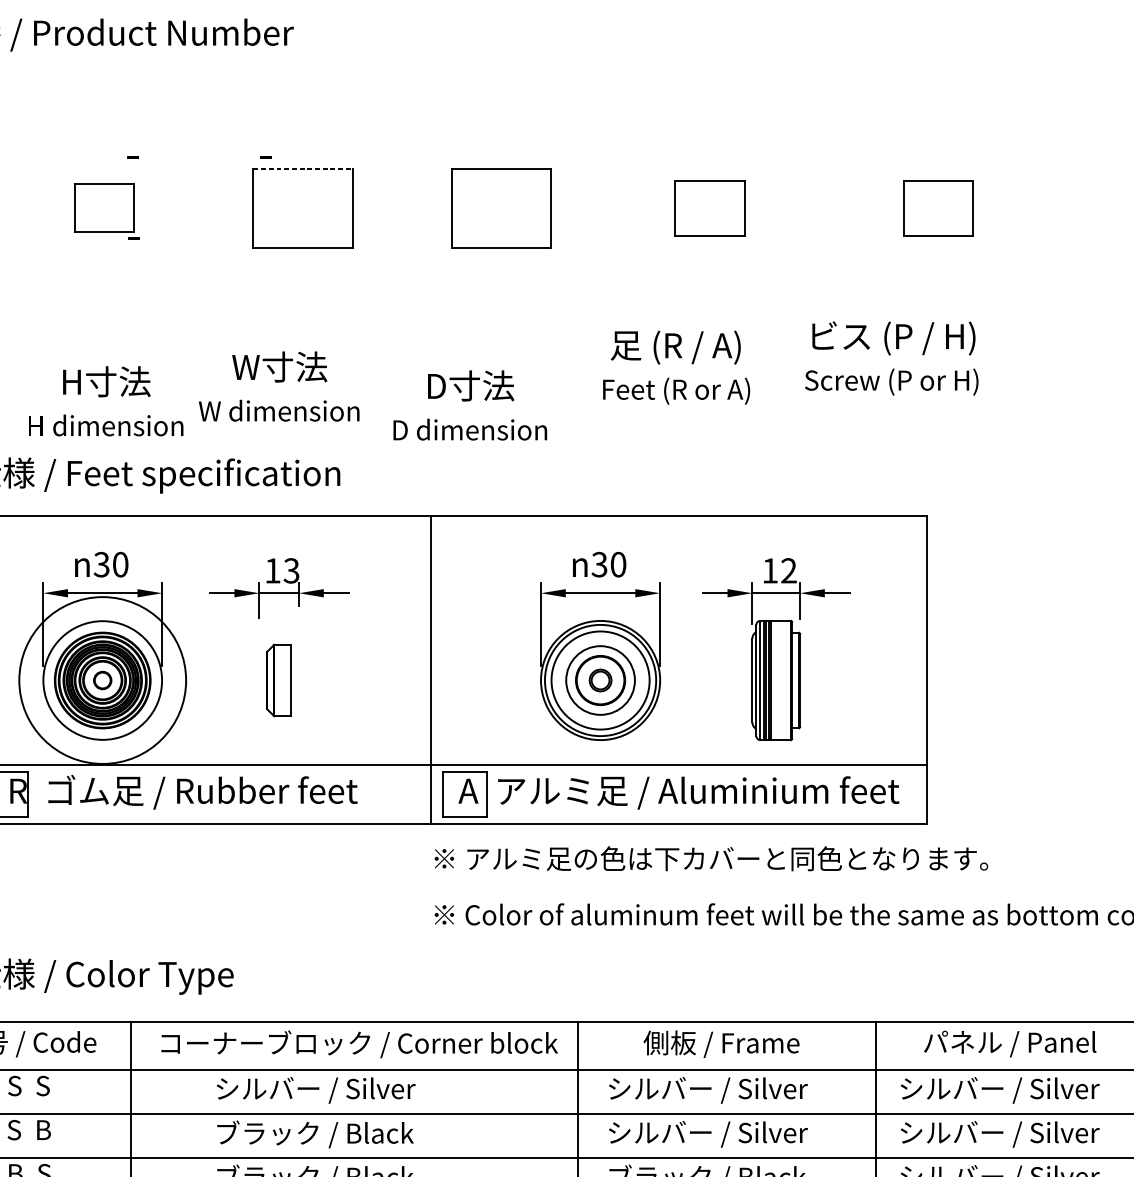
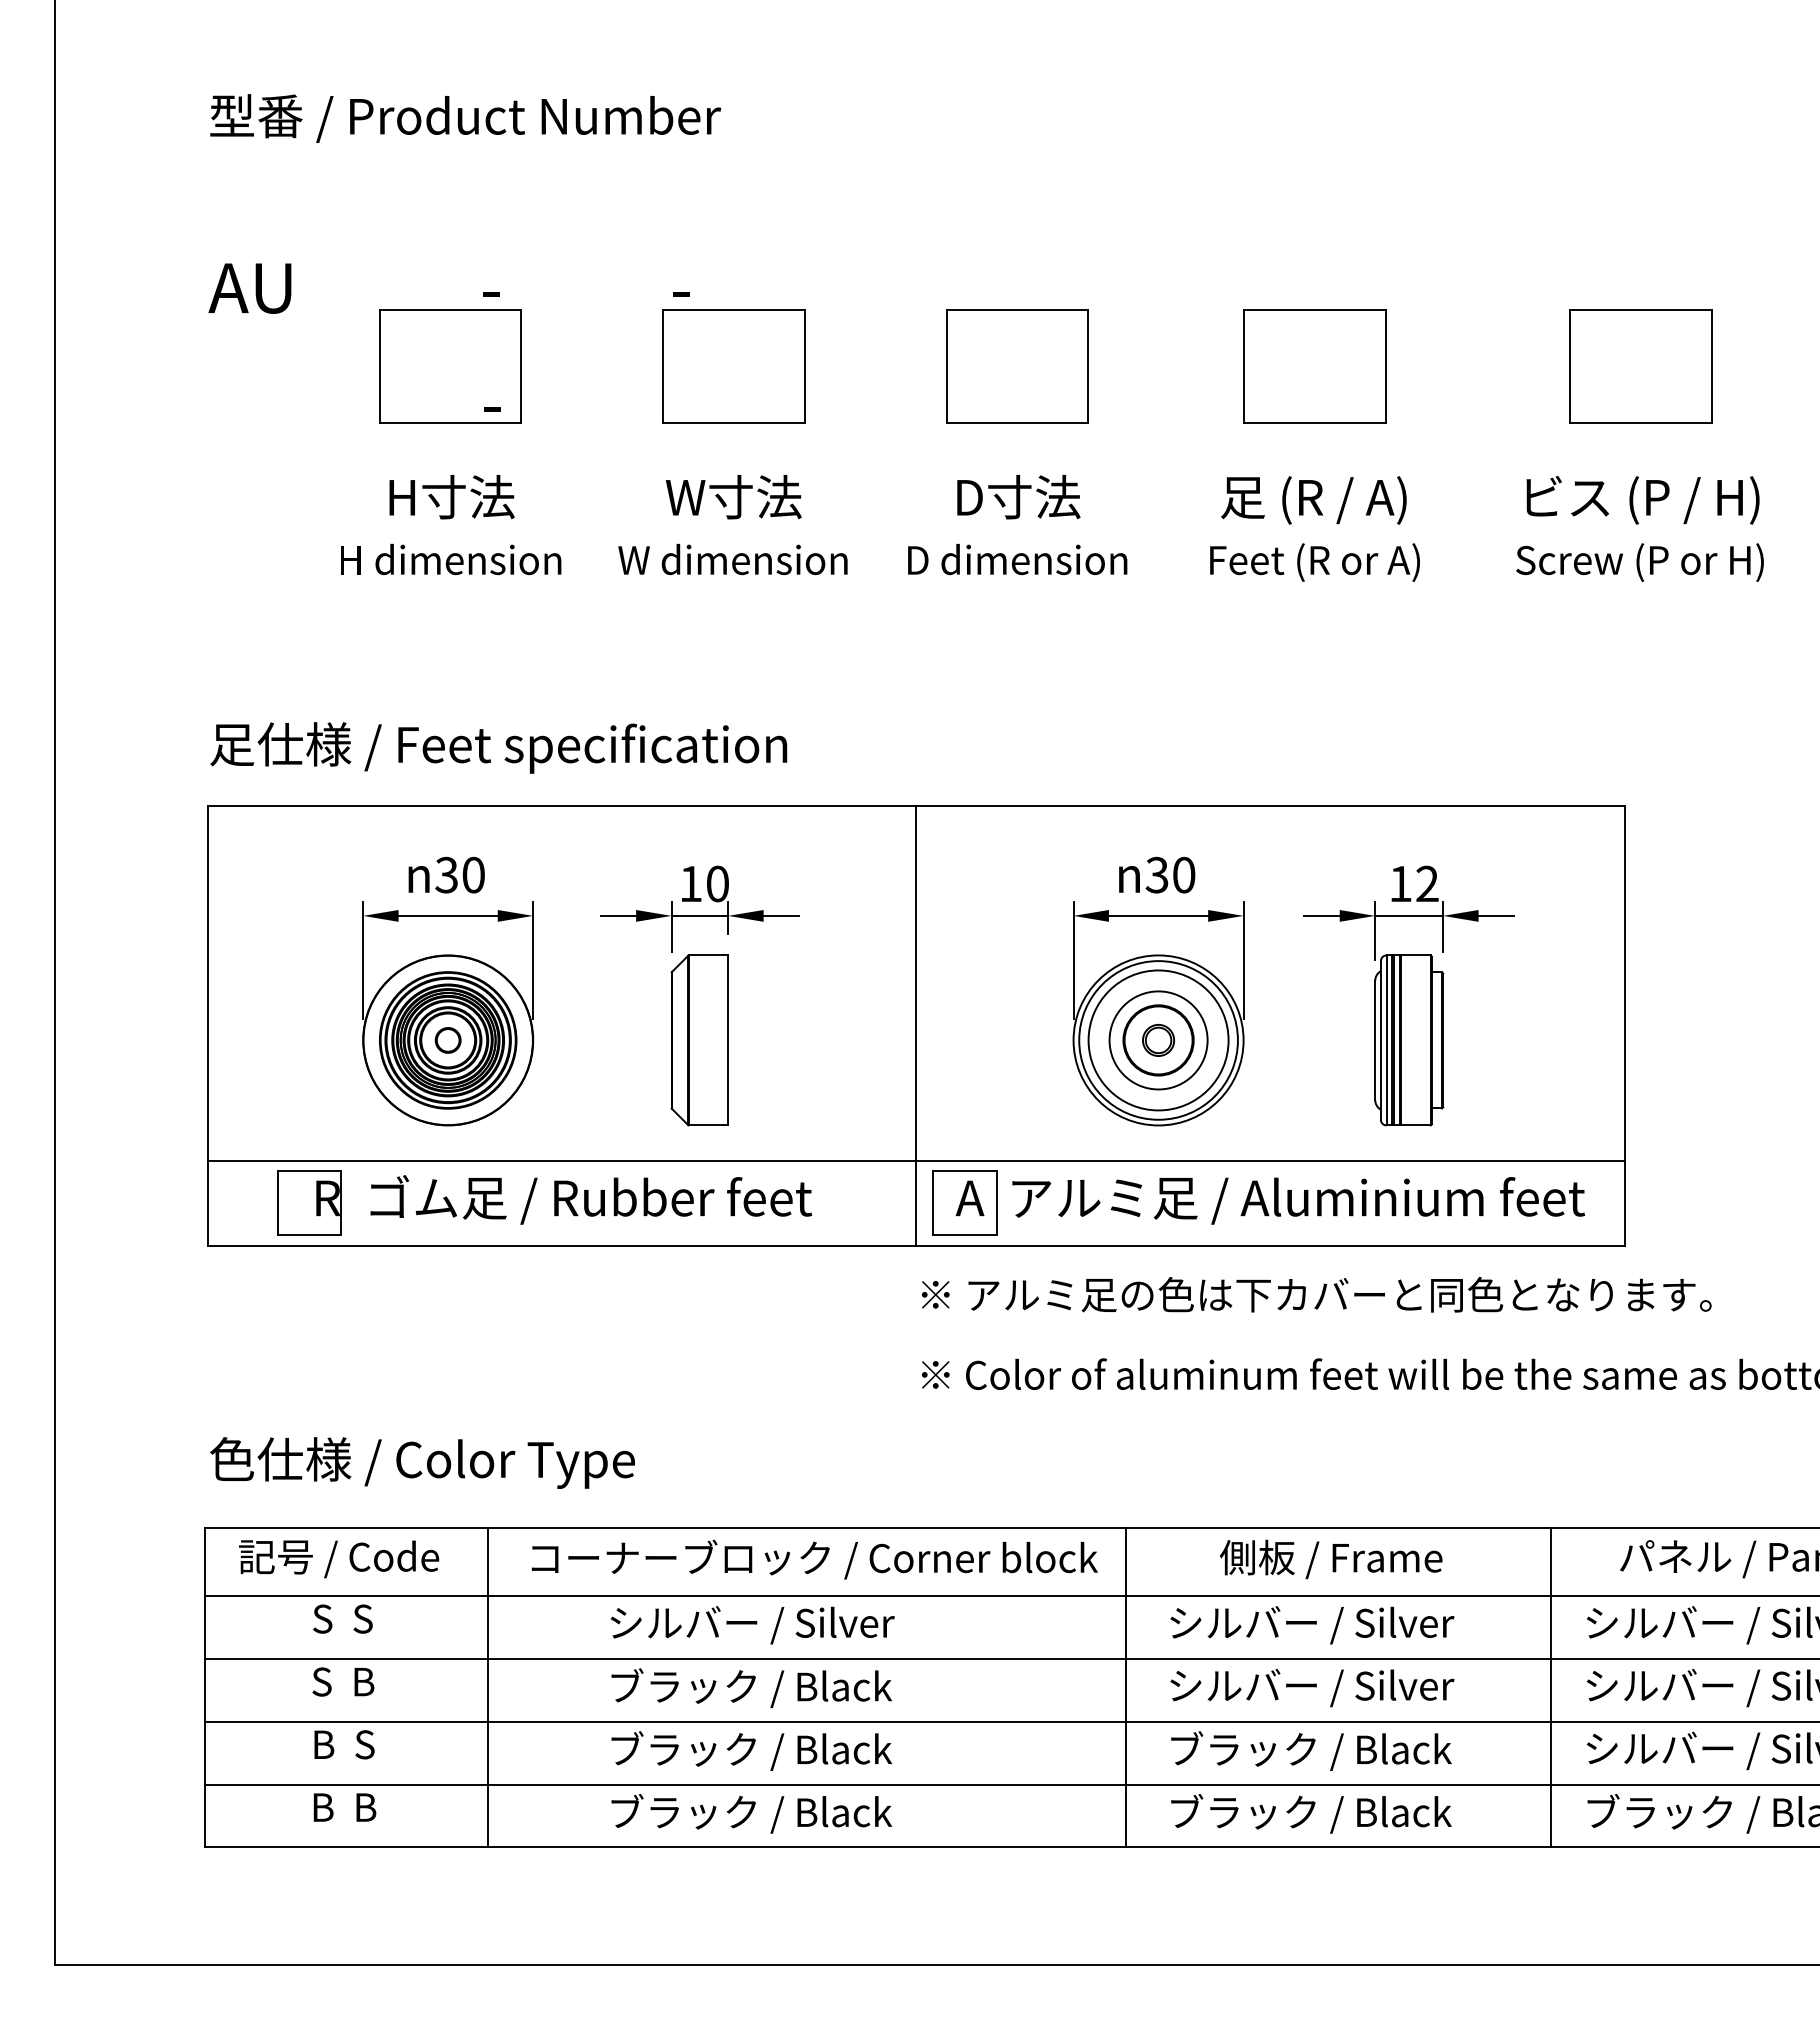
line: (303, 168) -> (734, 310), dashed -> solid
part: (104, 208) -> (450, 366), size x1.67
part: (709, 208) -> (1314, 366), size x1.43
part: (938, 208) -> (1640, 366), size x1.43
text: (891, 358) -> (1639, 528), moved
text: (676, 367) -> (1314, 528), moved
text: (278, 386) -> (732, 525), moved
text: (106, 401) -> (451, 525), moved
text: (470, 405) -> (1017, 525), moved
text: (291, 570) -> (717, 883), 13 -> 10
circle: (102, 680) -> (448, 1040), size x0.71
part: (278, 680) -> (699, 1040), size x1.67

